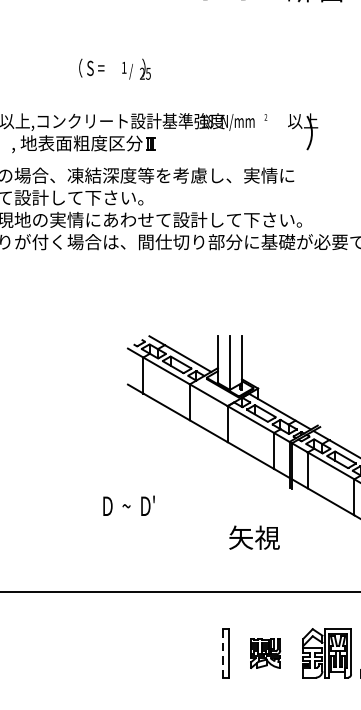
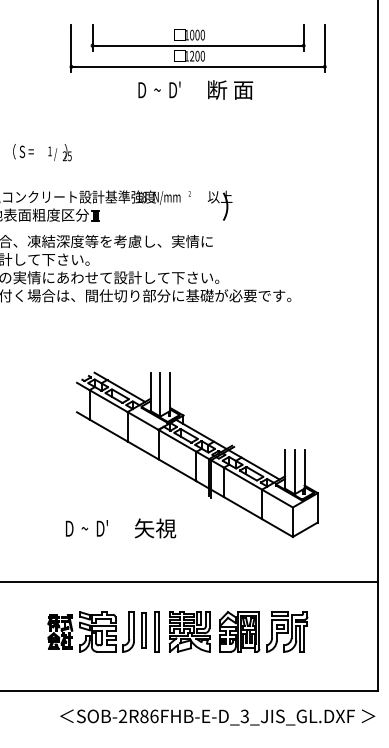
text: (115, 69) -> (42, 152), moved
text: (128, 506) -> (86, 528), moved
text: (254, 537) -> (155, 528), moved
part: (151, 652) -> (96, 631), added
line: (222, 652) -> (154, 631), dashed -> solid
part: (265, 652) -> (189, 631), size x1.67

